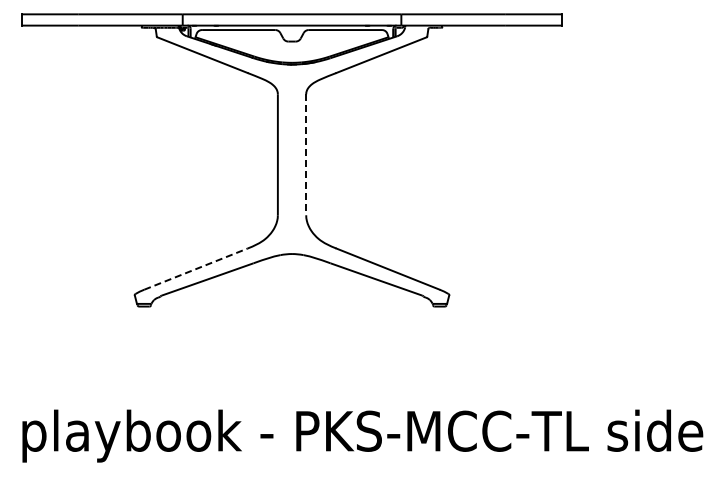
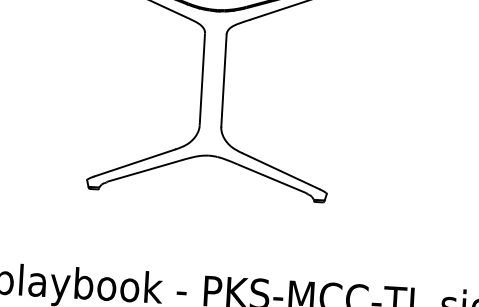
line: (306, 155) -> (224, 81), dashed -> solid
line: (196, 269) -> (135, 163), dashed -> solid

